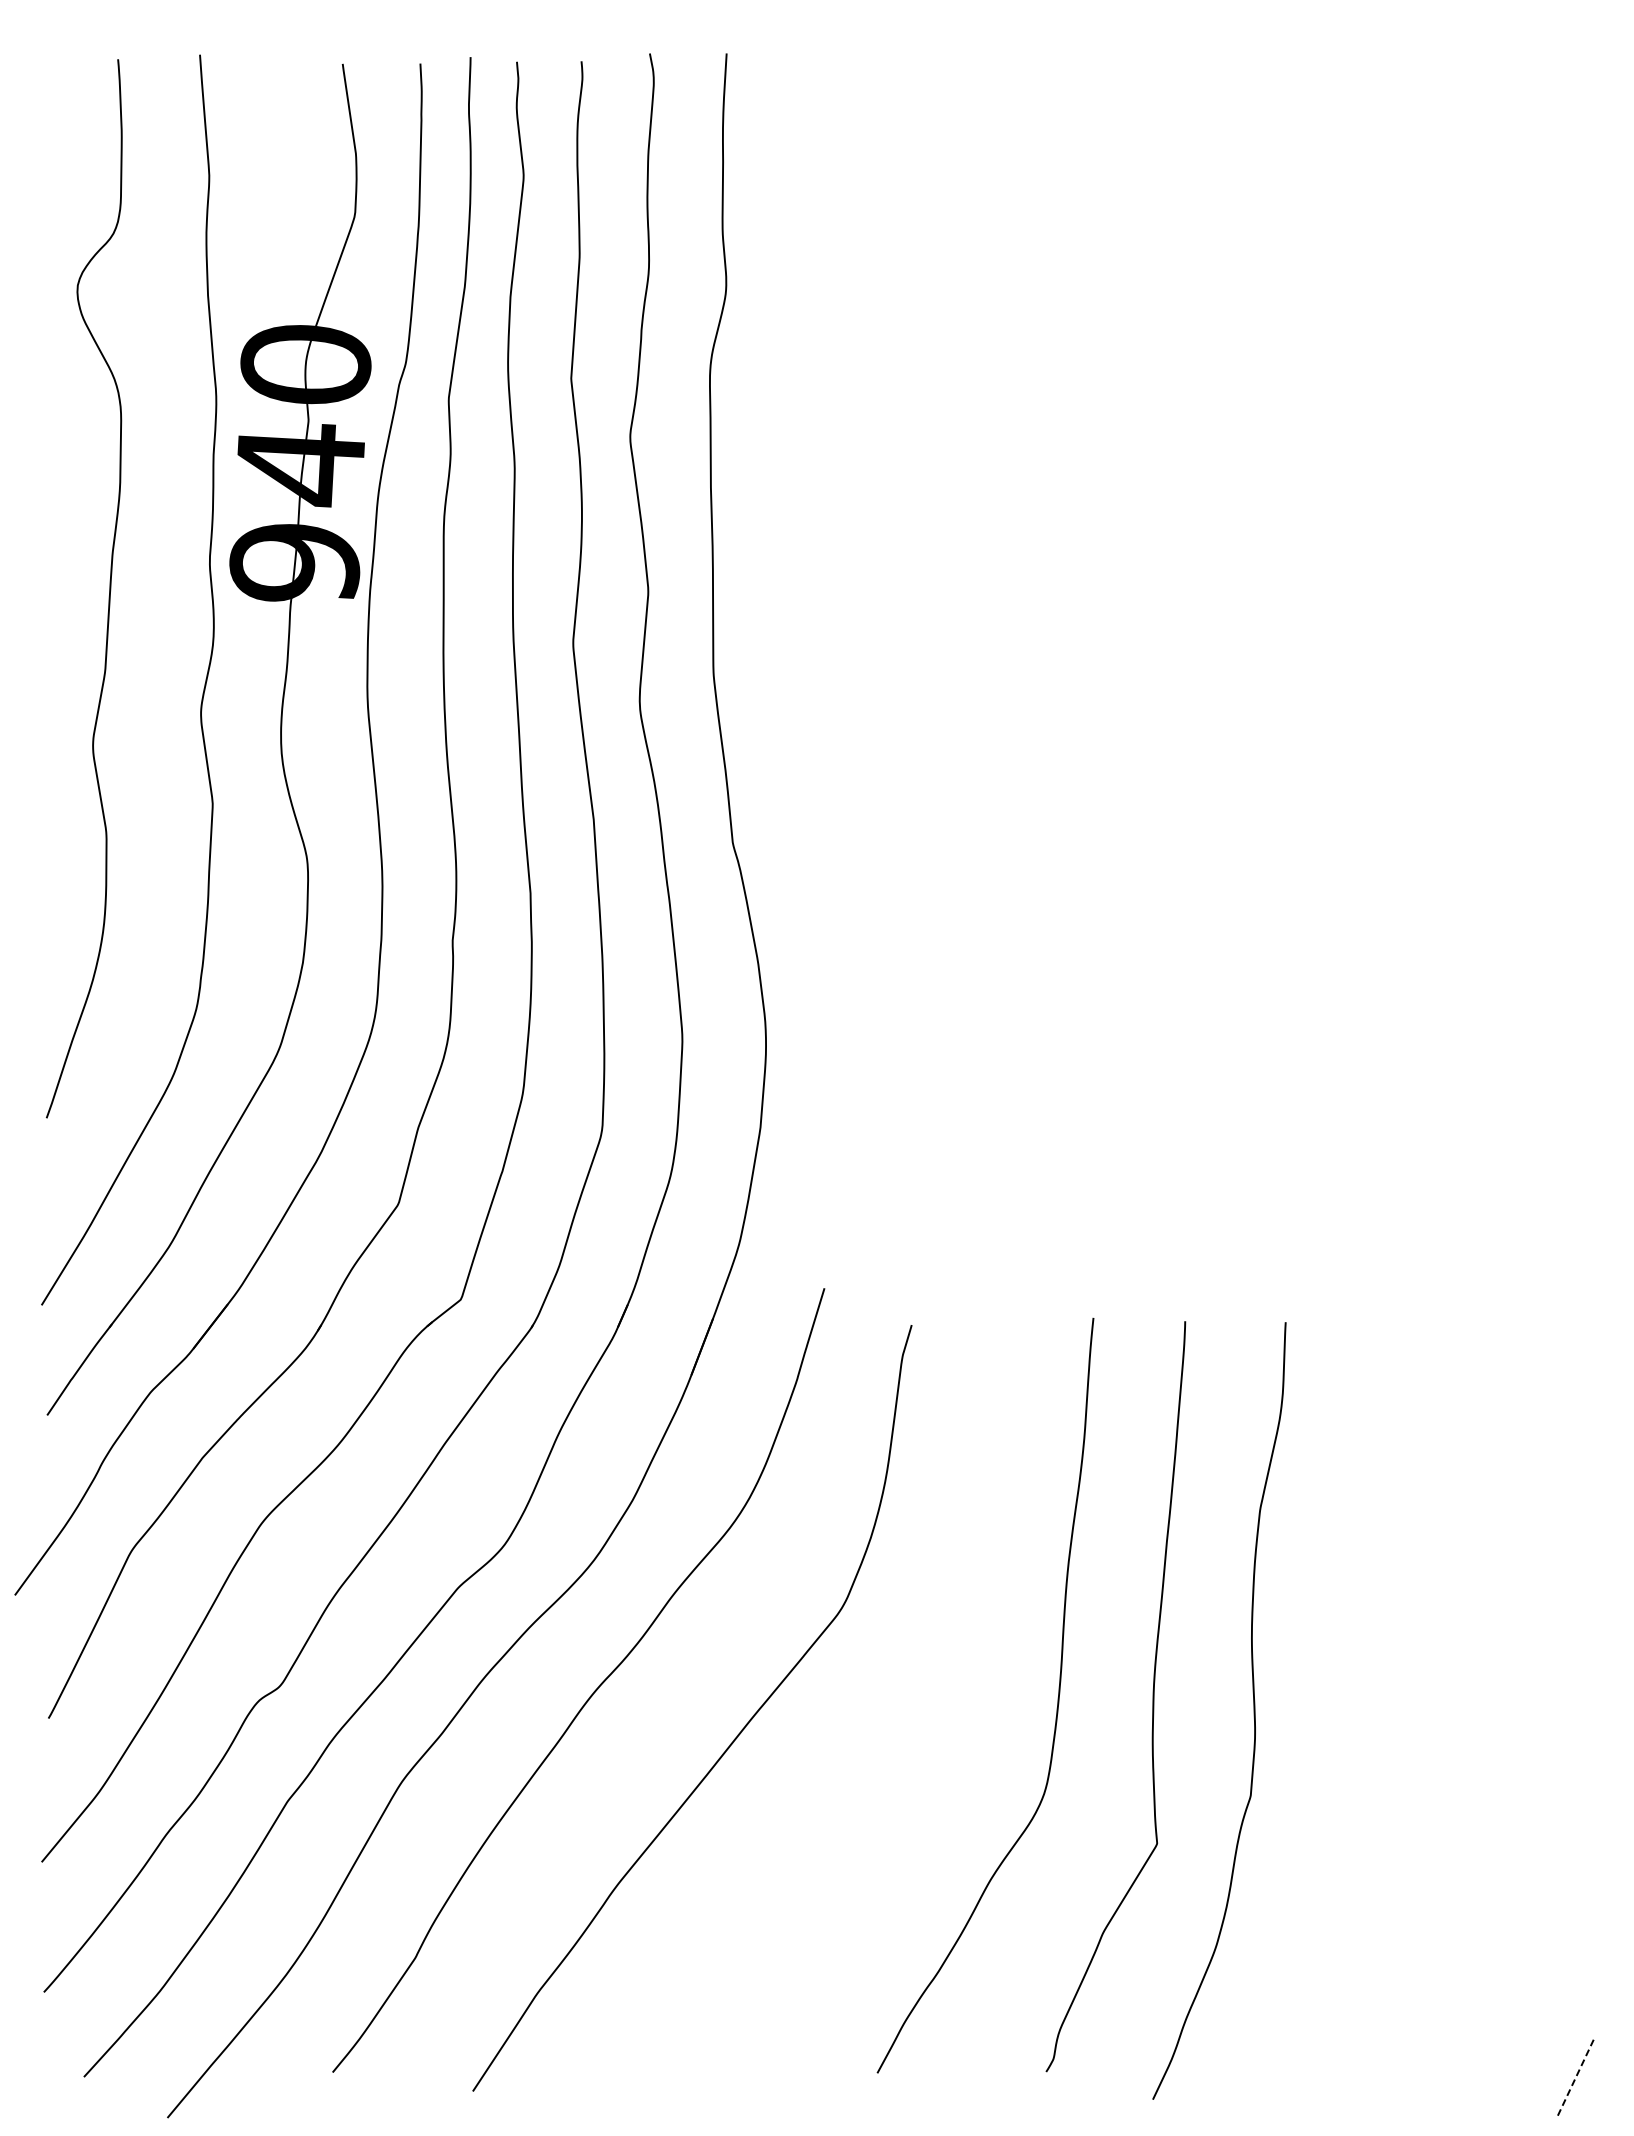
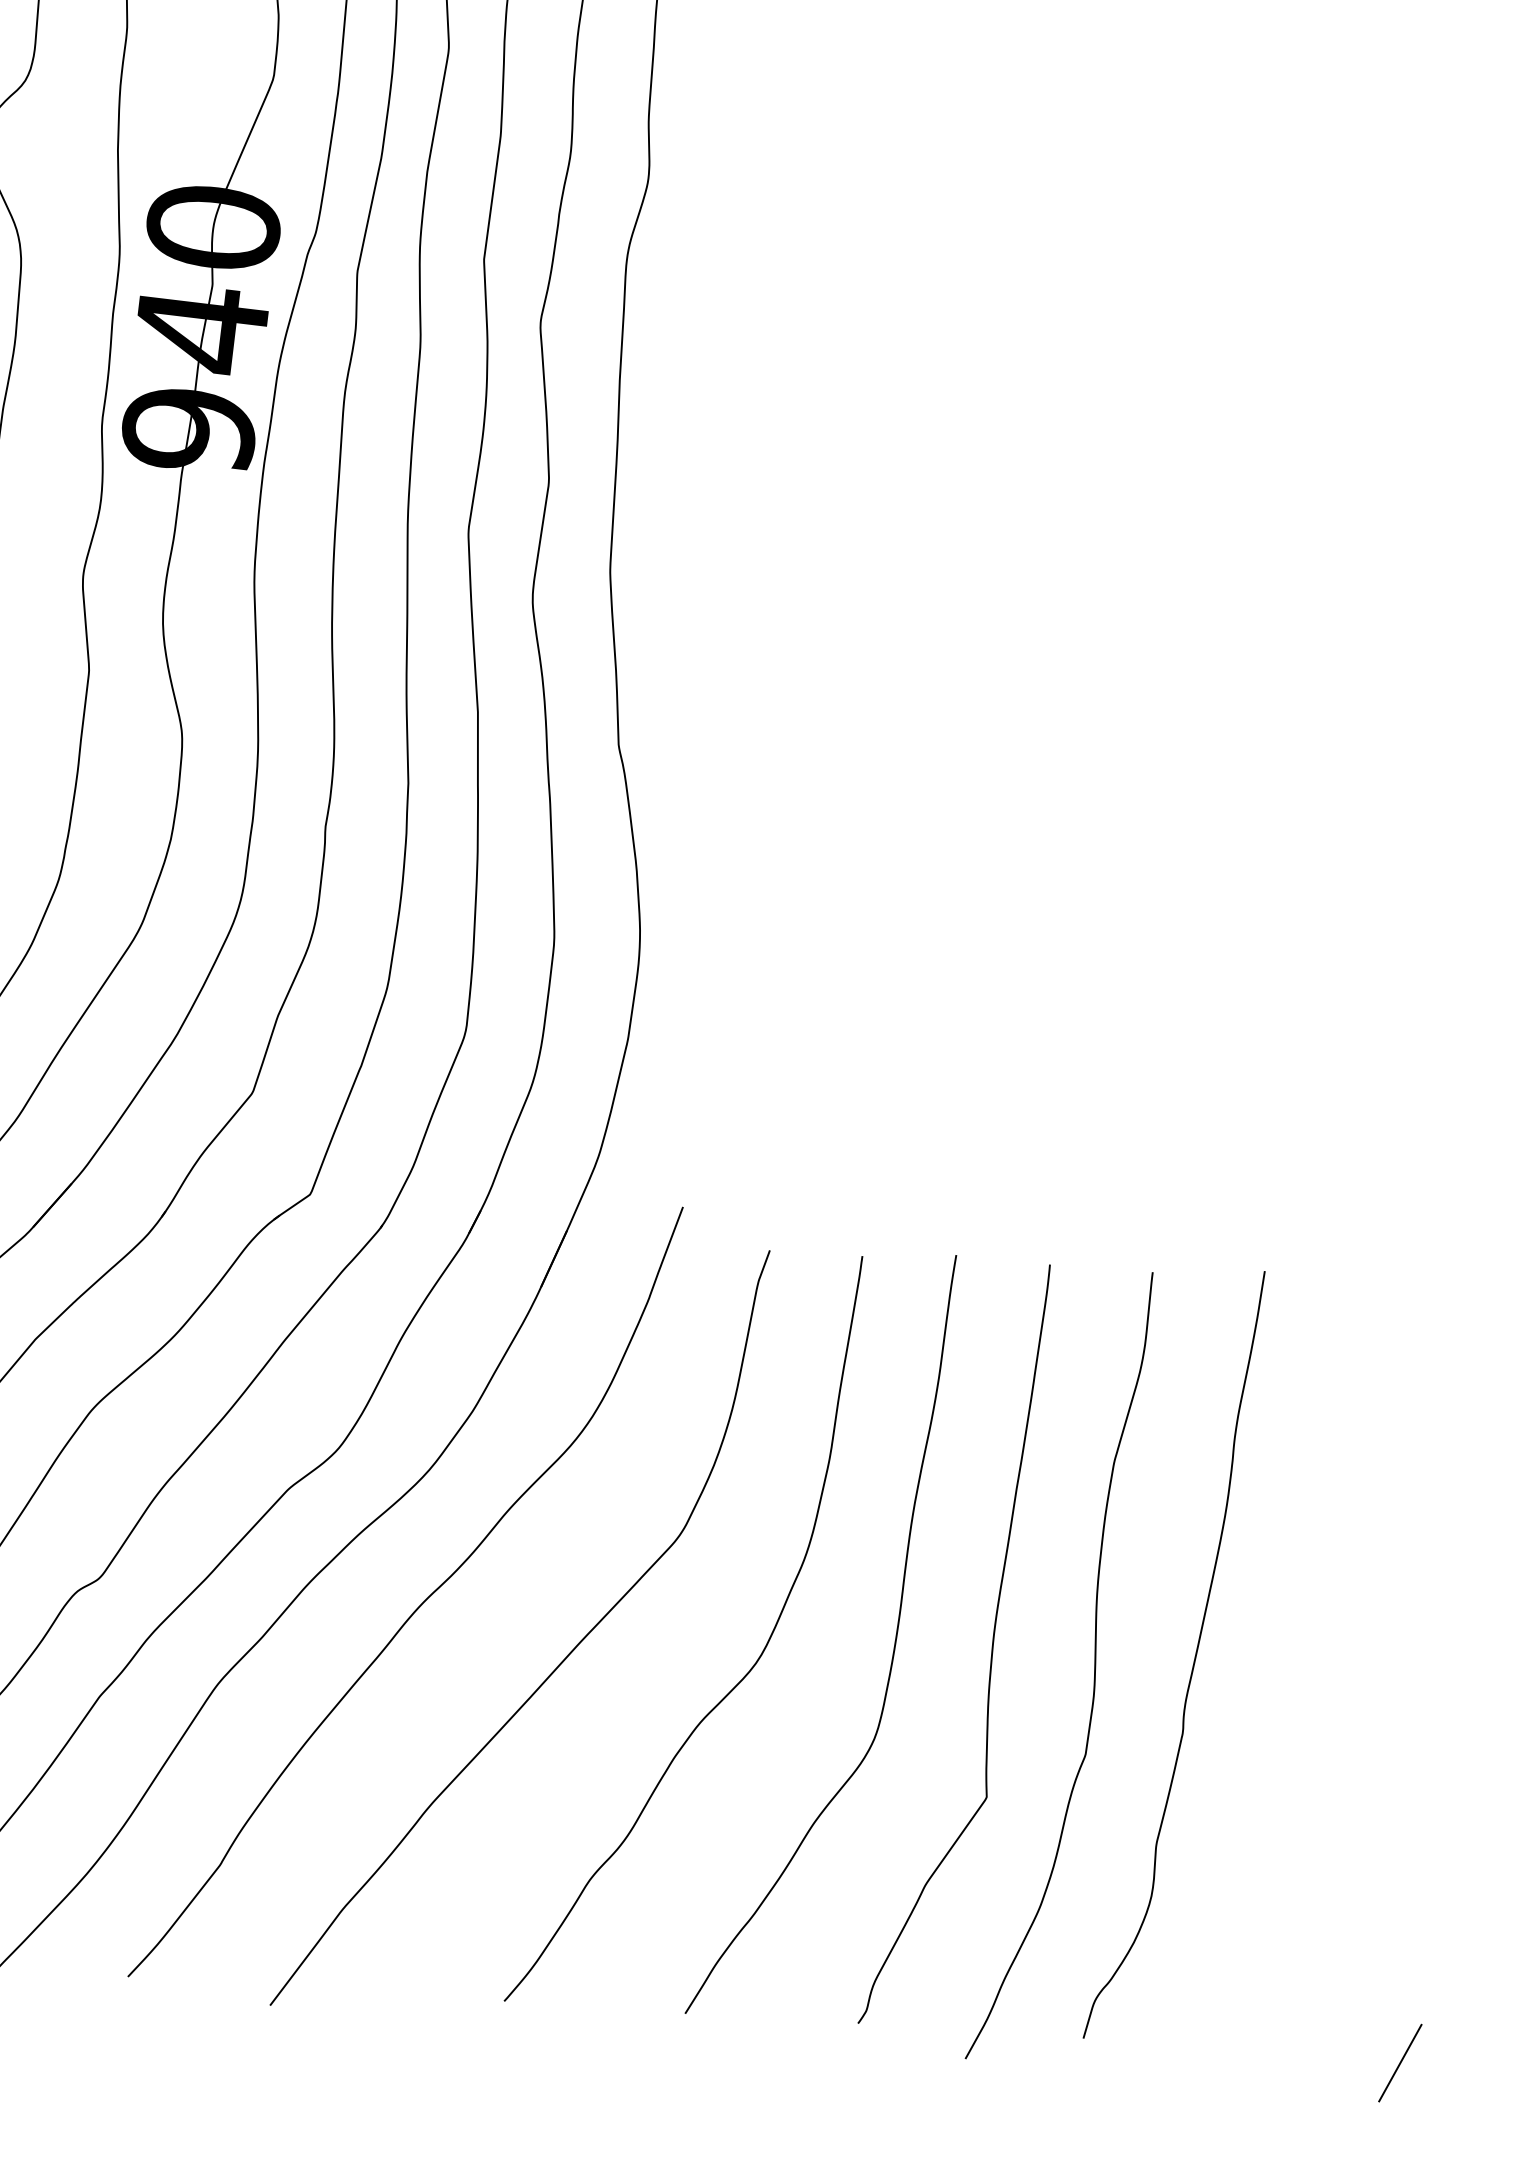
curve: (1349, 1699) -> (1193, 1662), added
curve: (909, 1745) -> (739, 1680), added
line: (1576, 2076) -> (1400, 2063), dashed -> solid

